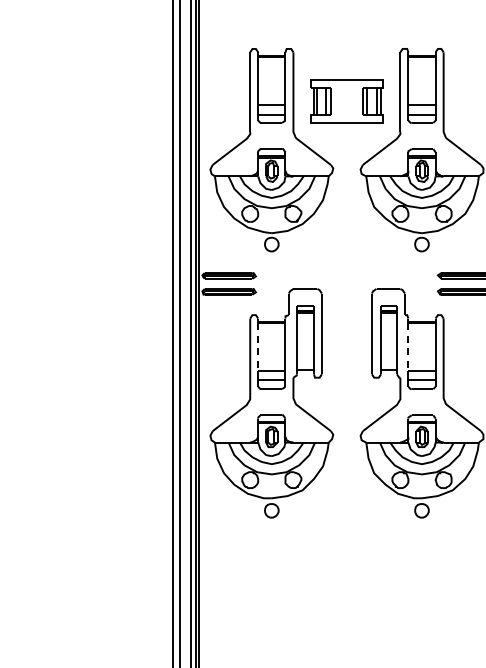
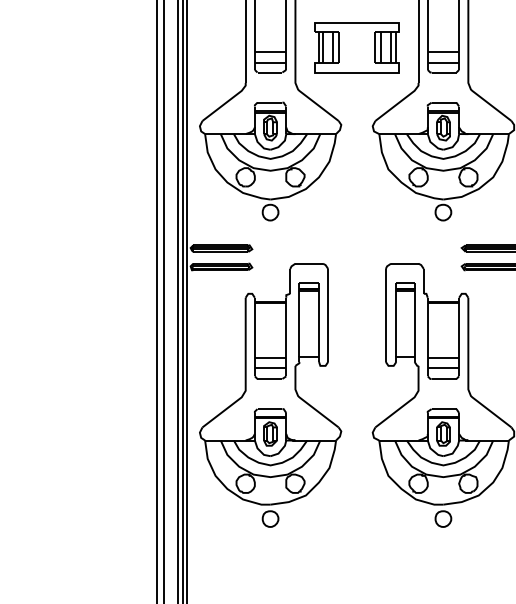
line: (258, 347) -> (255, 331), dashed -> solid
line: (408, 347) -> (427, 331), dashed -> solid

